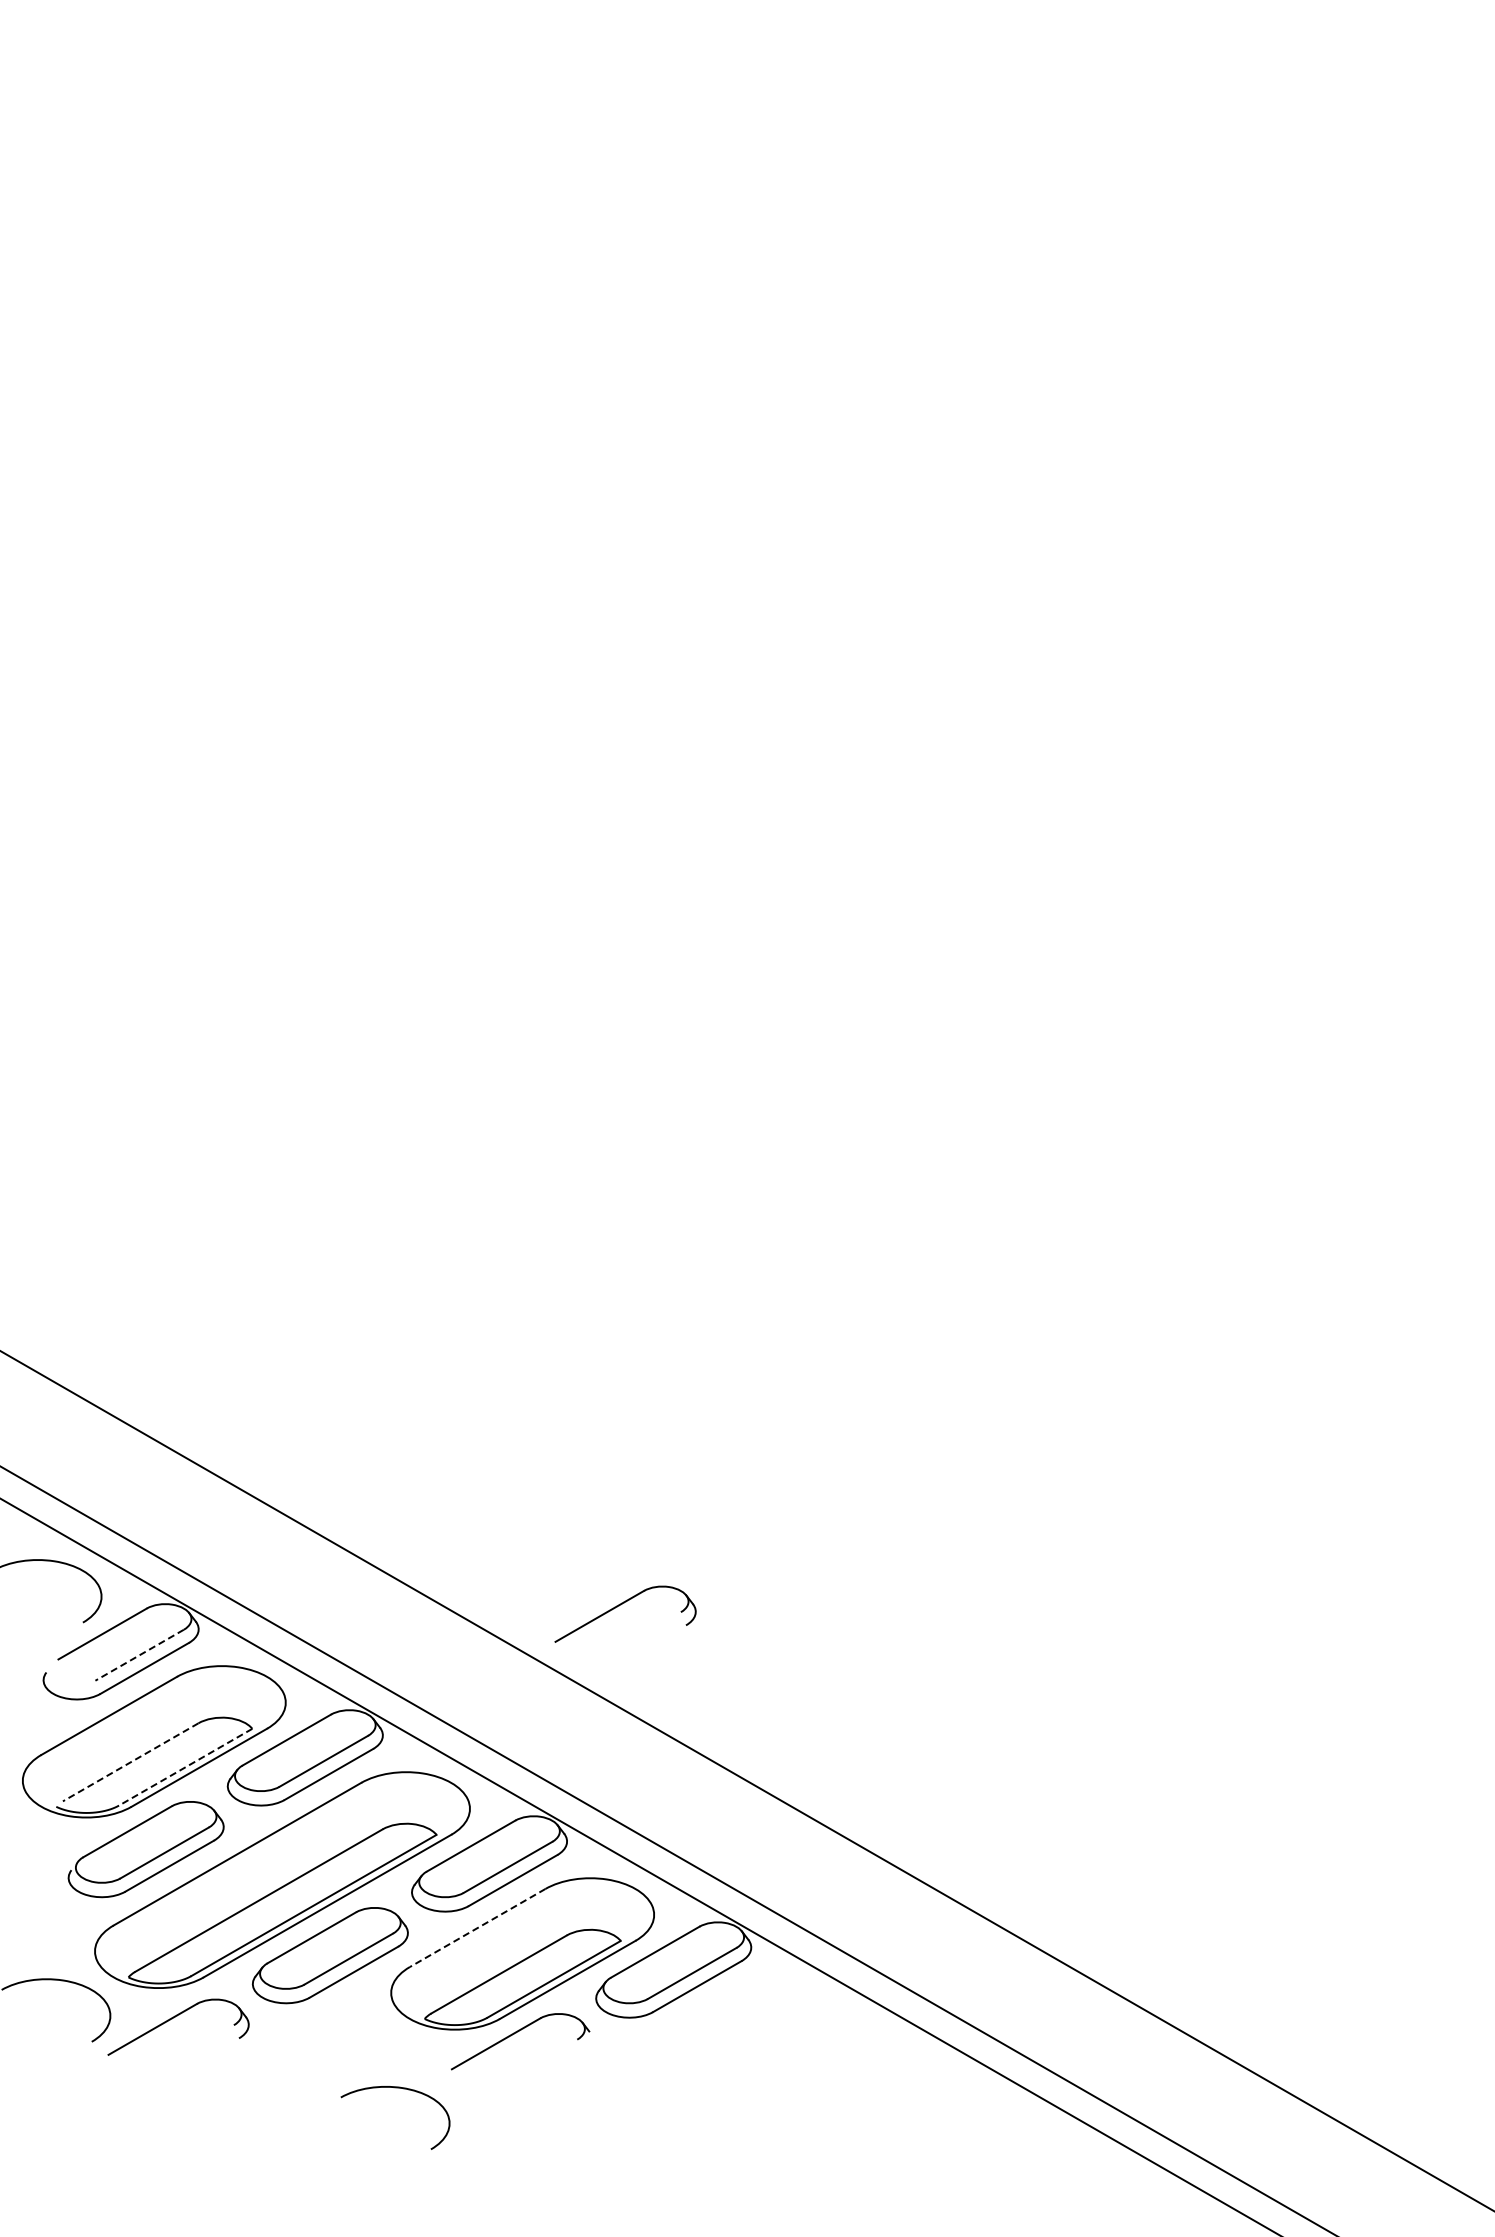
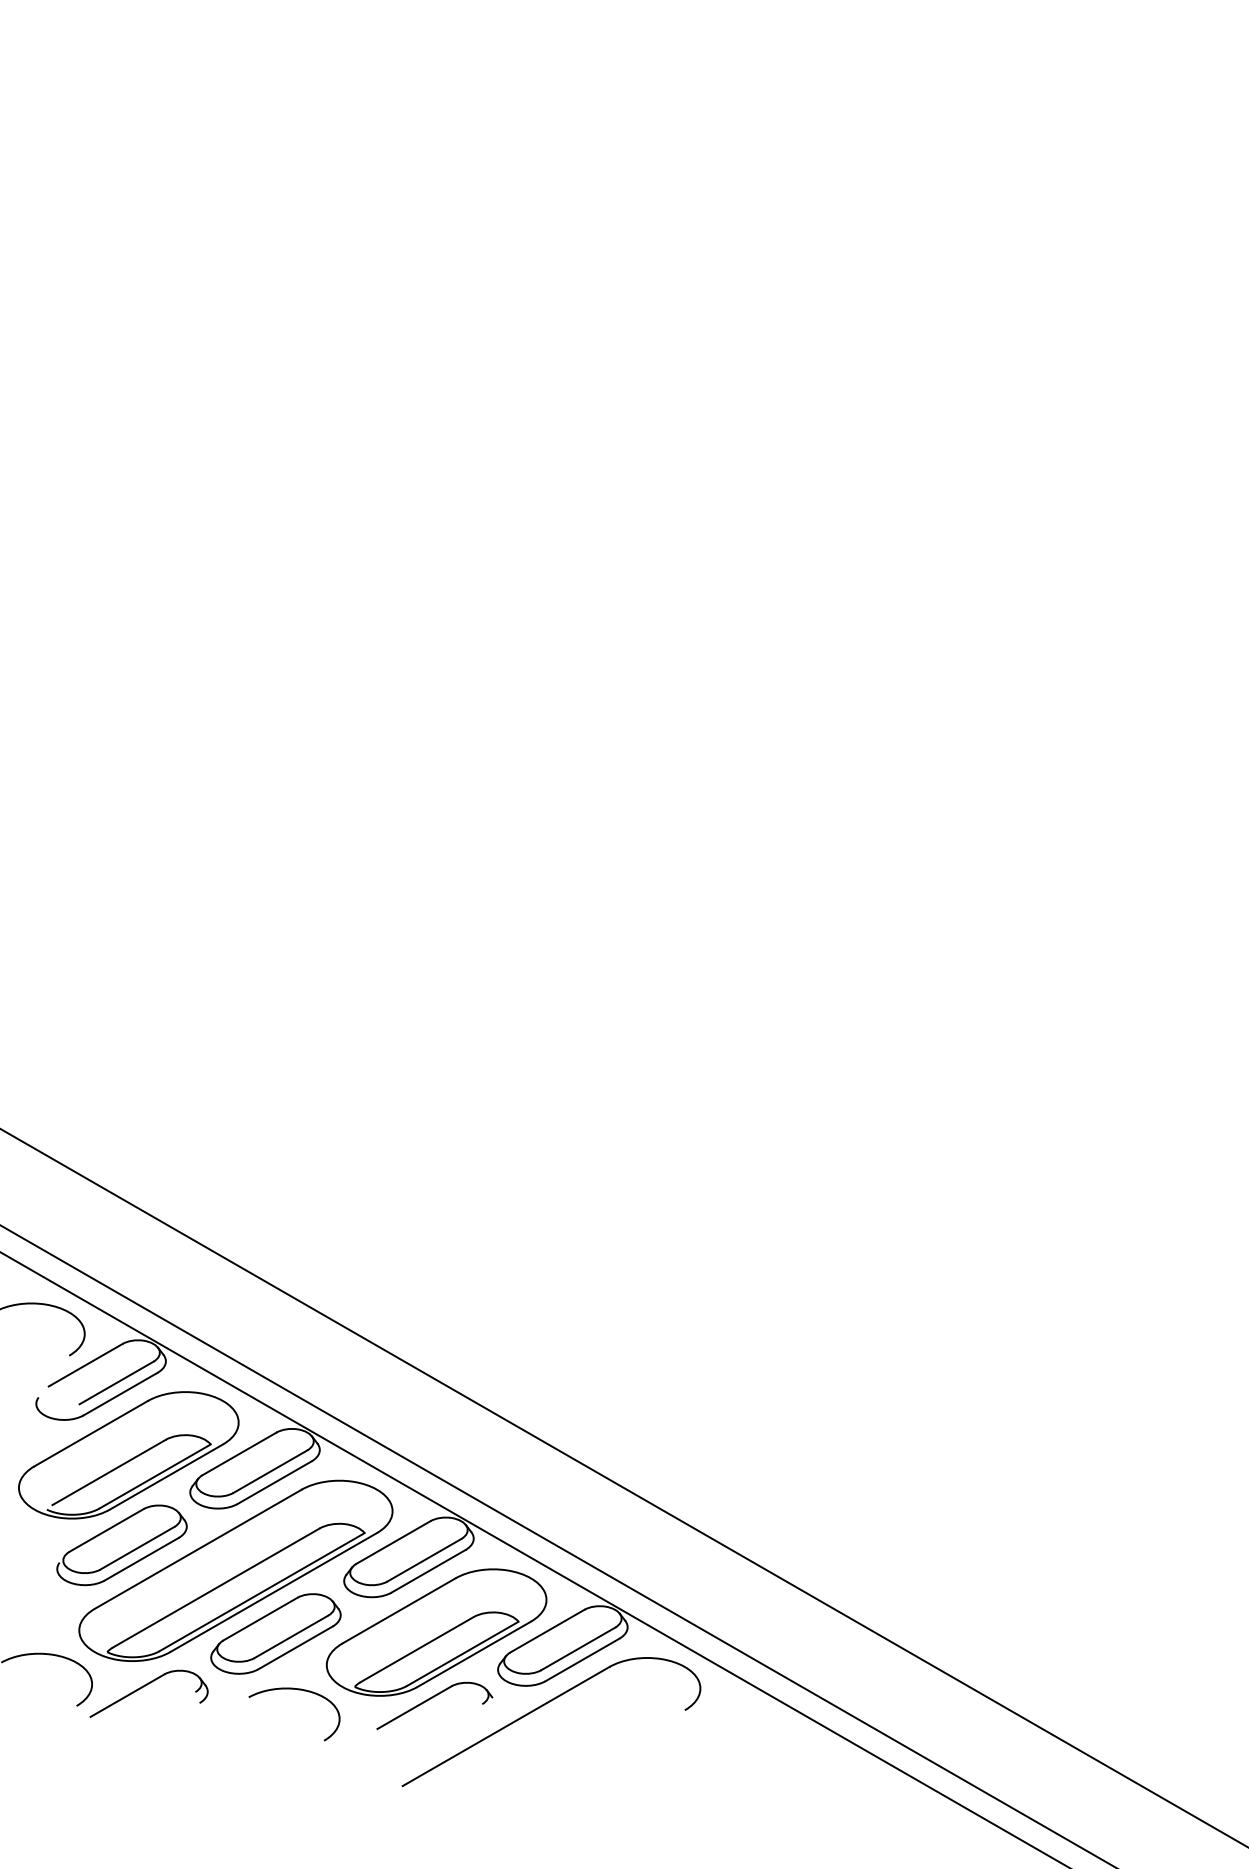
part: (619, 1606) -> (517, 1342), removed
line: (139, 1655) -> (116, 1383), dashed -> solid
line: (130, 1762) -> (108, 1472), dashed -> solid
line: (185, 1767) -> (154, 1476), dashed -> solid
line: (477, 1928) -> (398, 1611), dashed -> solid
part: (651, 2041) -> (544, 1705), added
curve: (395, 2088) -> (294, 1689), moved

